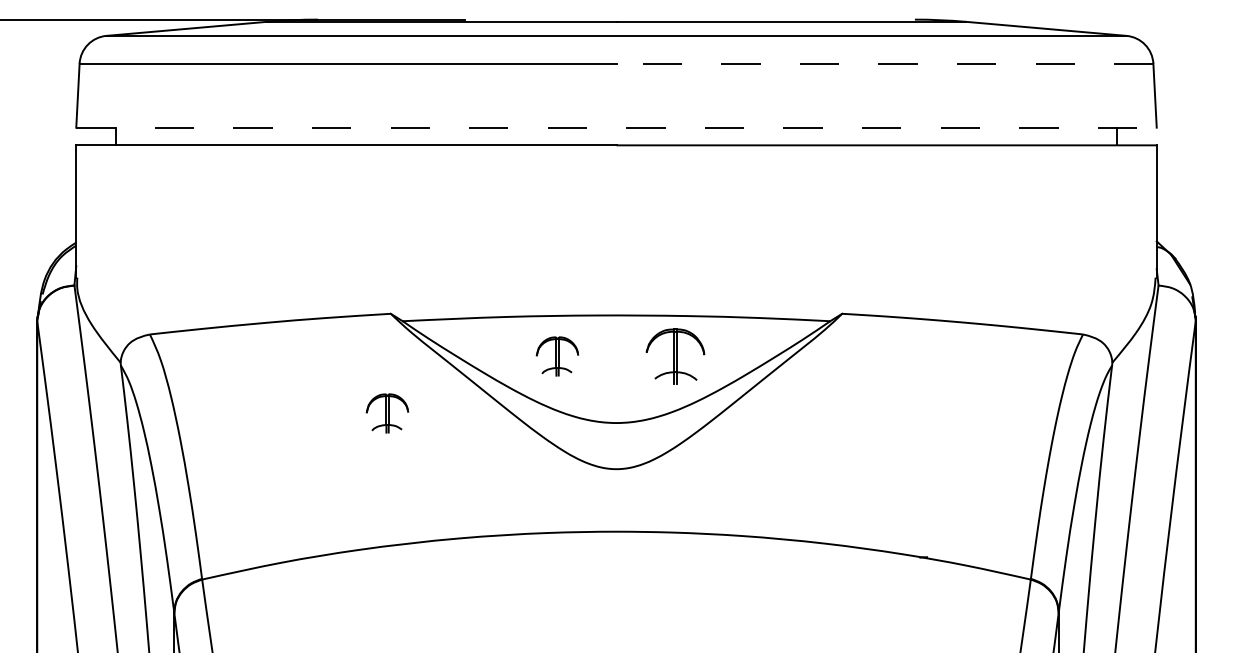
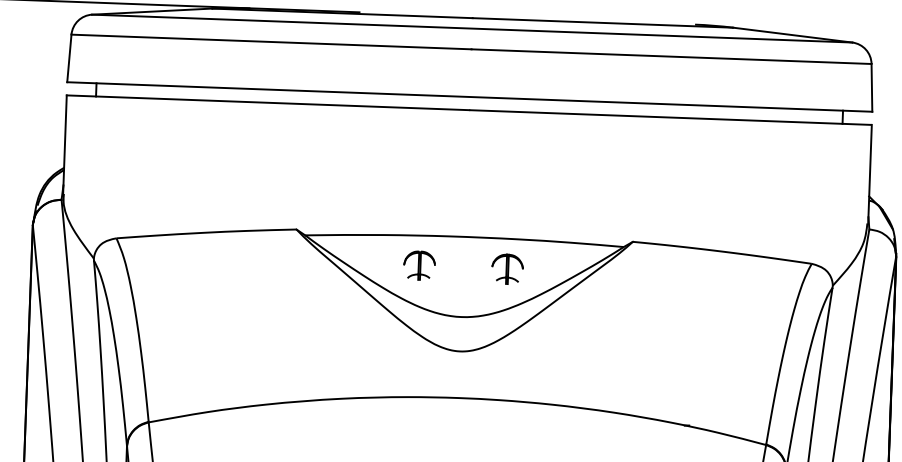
line: (884, 63) -> (671, 56), dashed -> solid
line: (617, 127) -> (470, 96), dashed -> solid
part: (675, 356) -> (507, 269), size x0.71
part: (387, 413) -> (291, 303), removed

